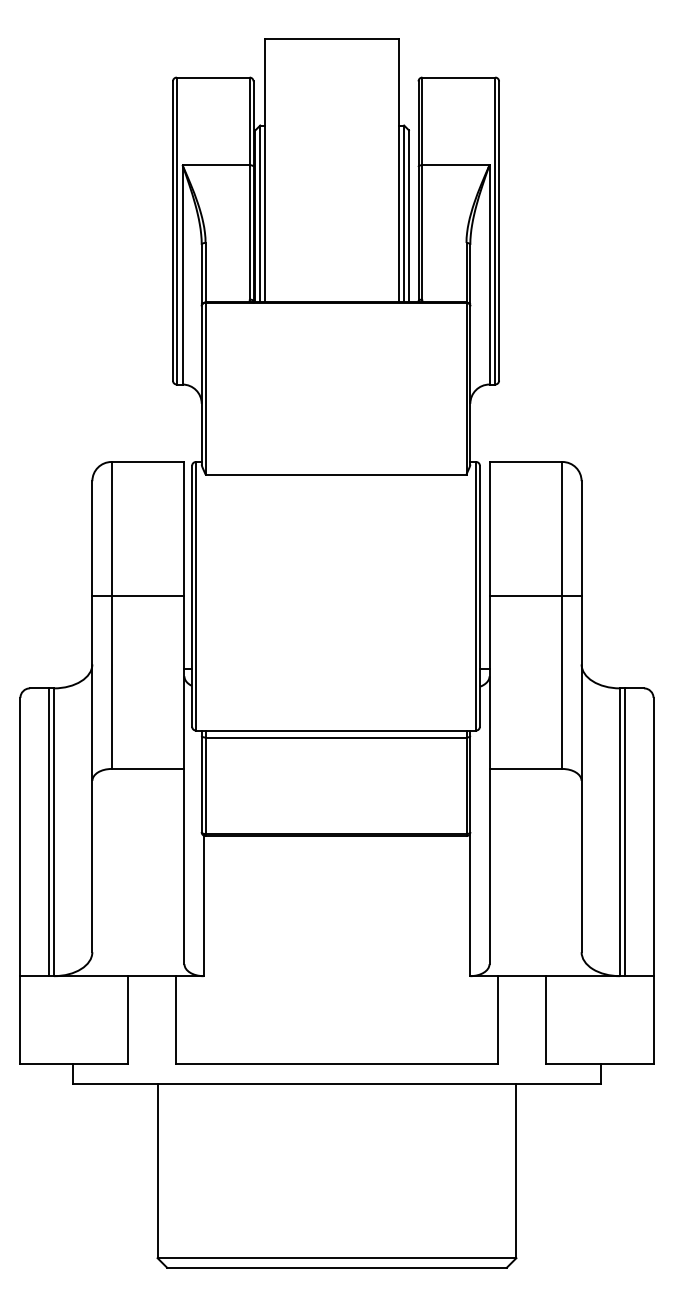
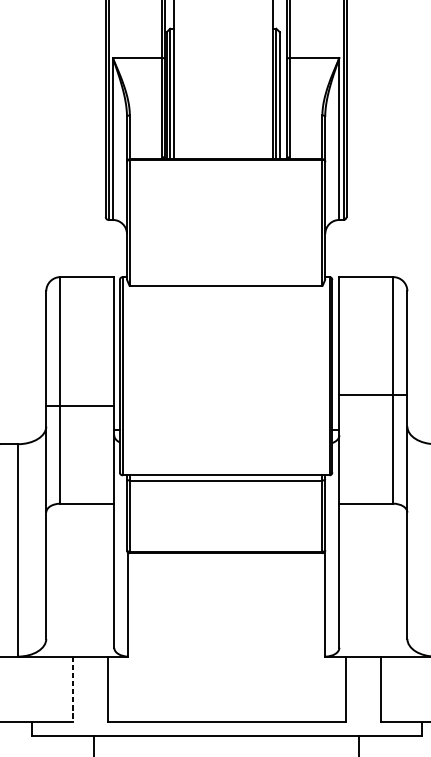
line: (138, 596) -> (80, 405), moved
line: (535, 596) -> (373, 395), moved
line: (49, 832) -> (14, 550), removed
line: (128, 1020) -> (72, 689), solid -> dashed

